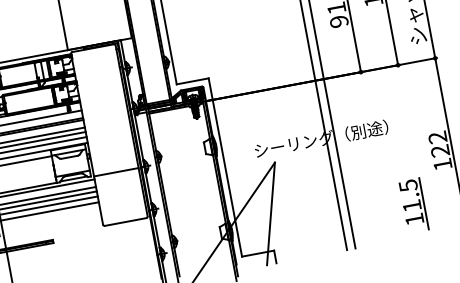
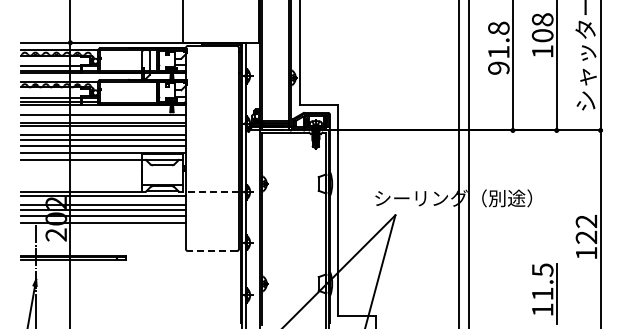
line: (115, 172) -> (211, 192), solid -> dashed
line: (125, 222) -> (212, 251), solid -> dashed

